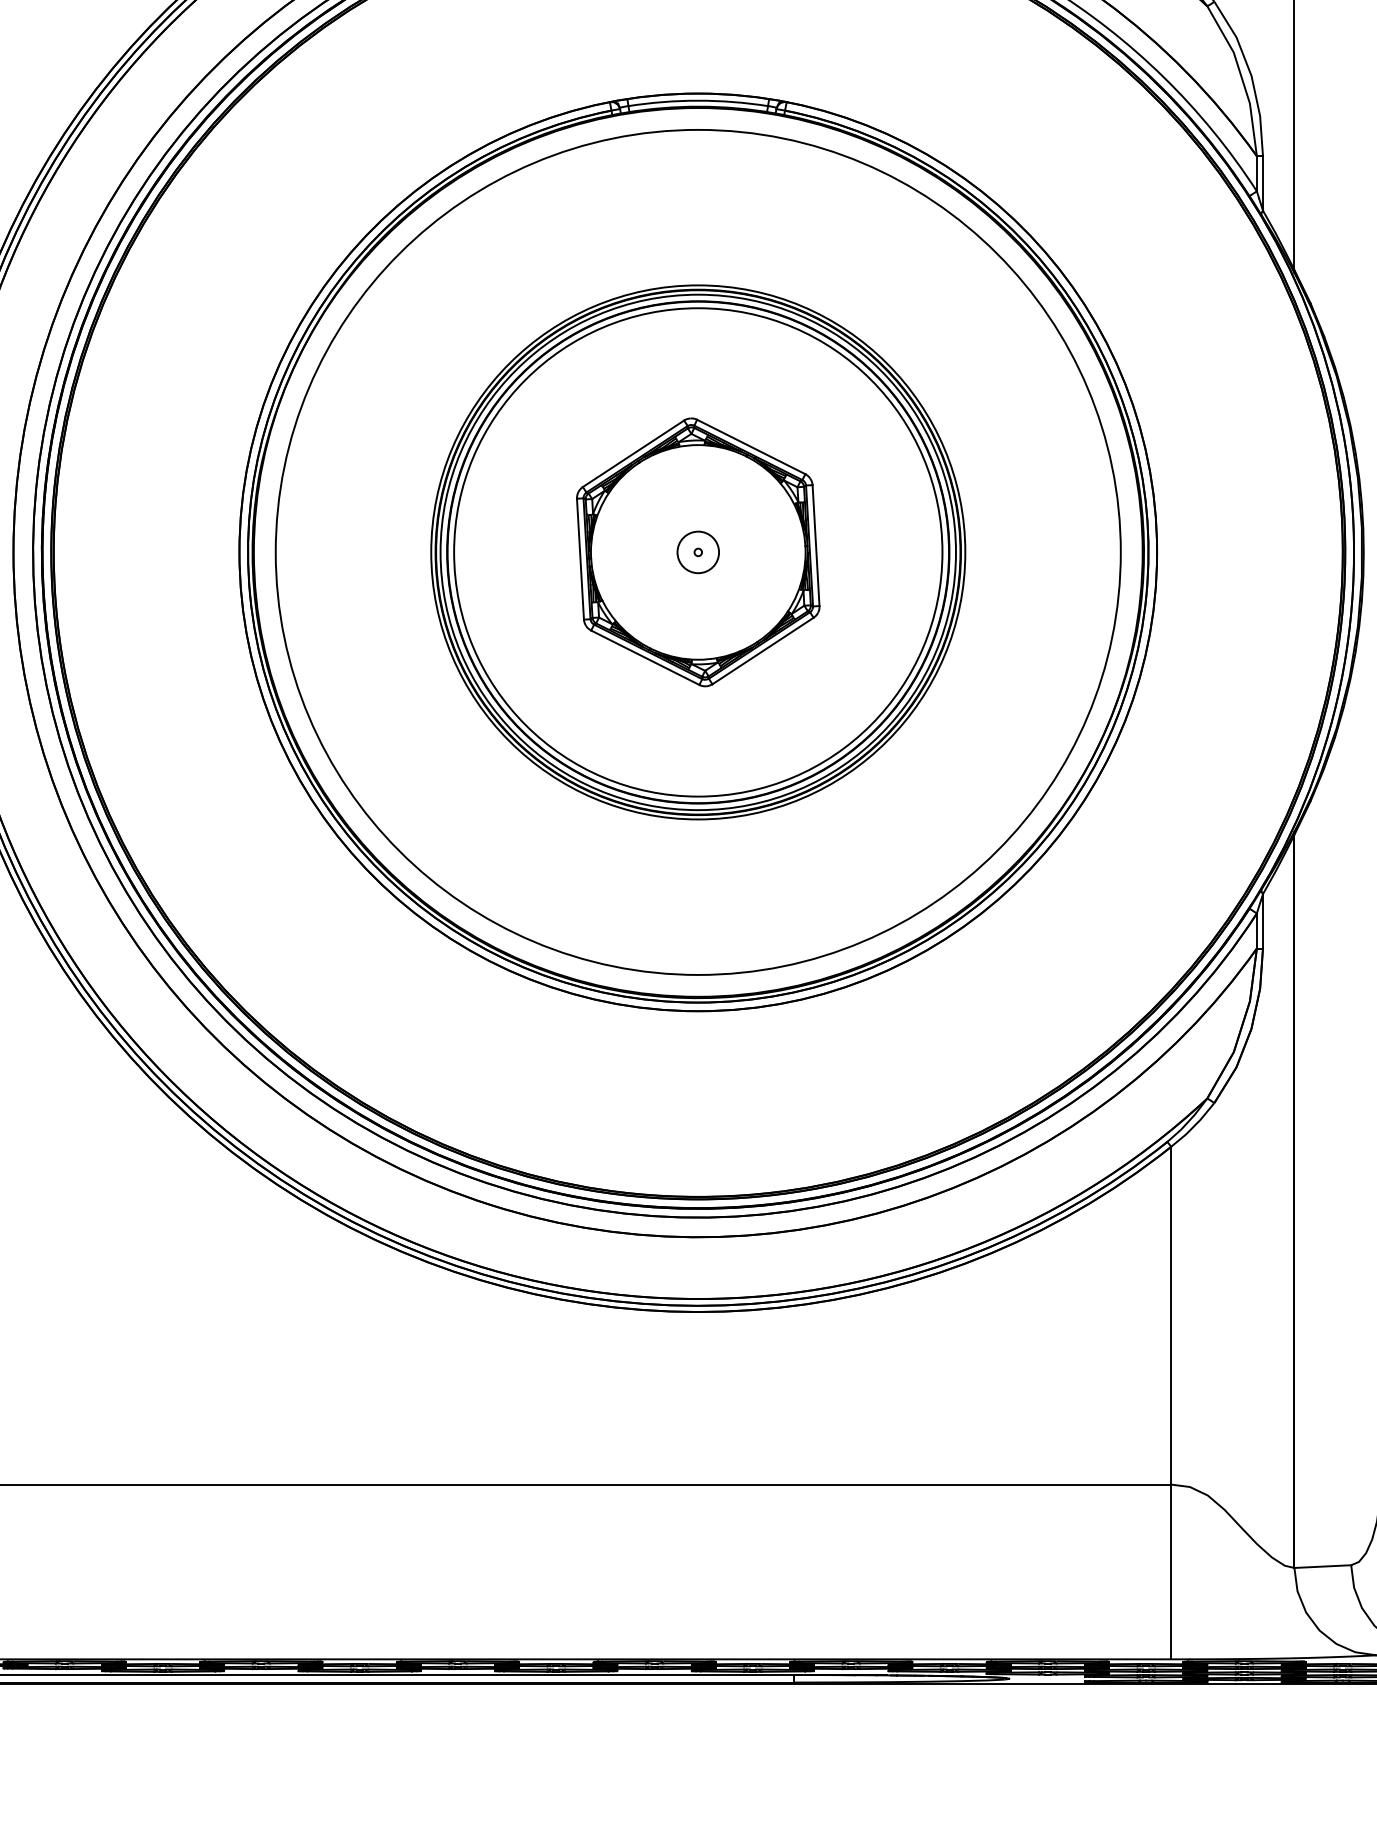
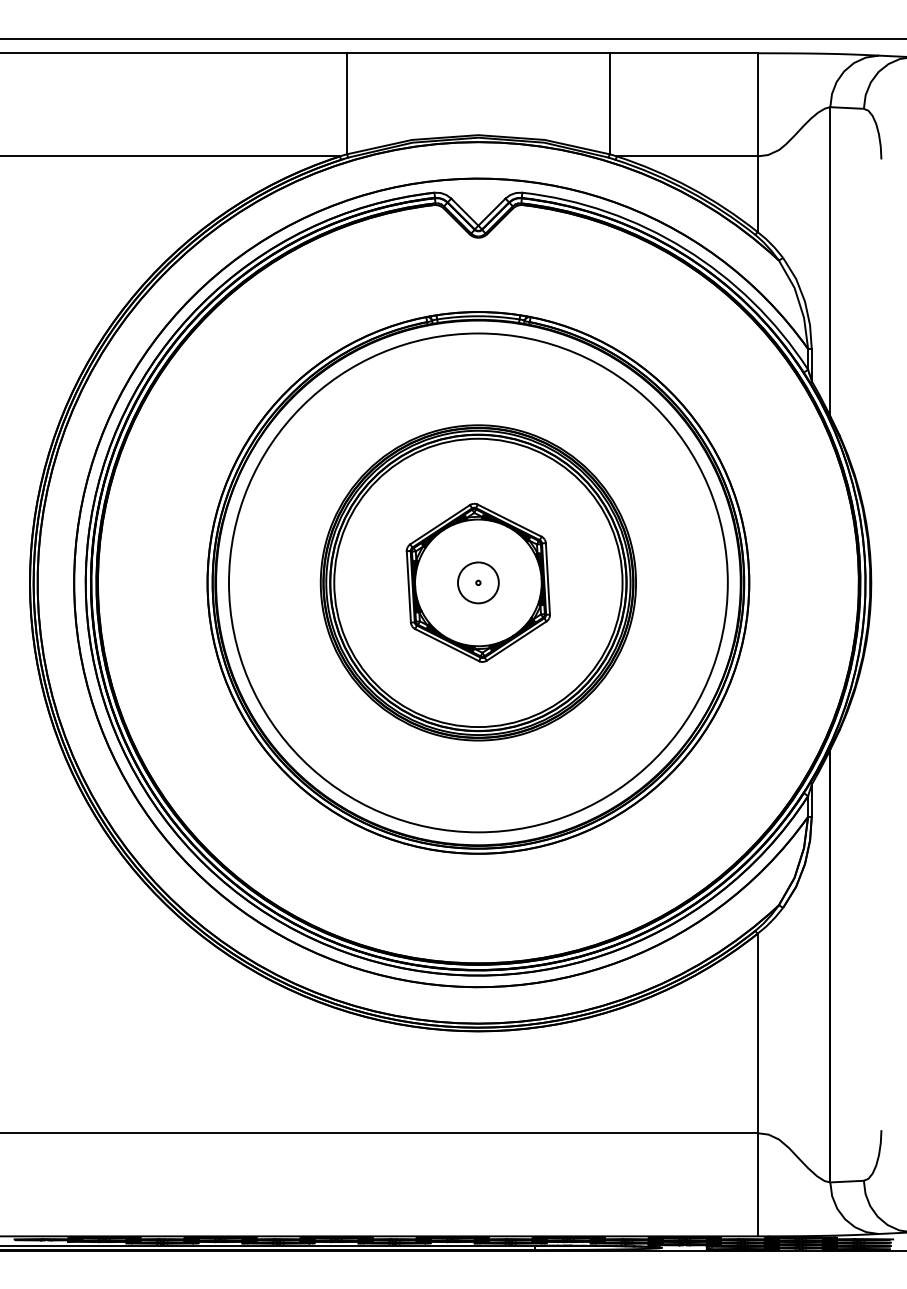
circle: (696, 551) -> (477, 582), size x1.67

